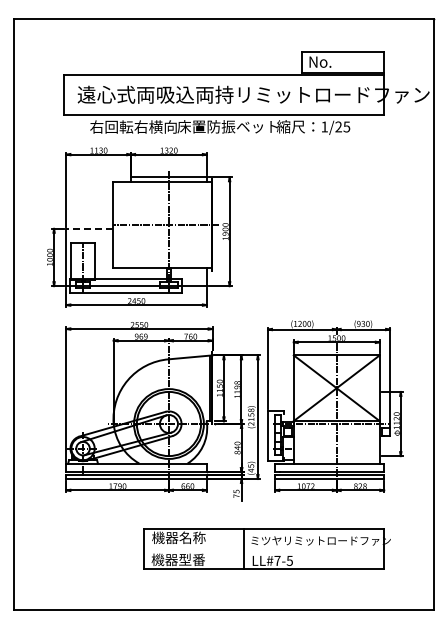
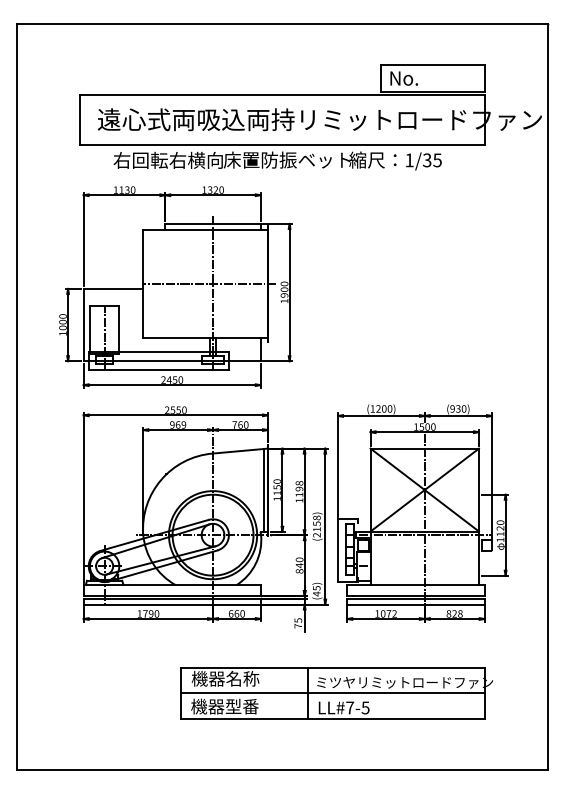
text: (338, 127) -> (426, 161), 1/25 -> 1/35
line: (89, 228) -> (112, 288), dashed -> solid
line: (263, 549) -> (332, 693), added

